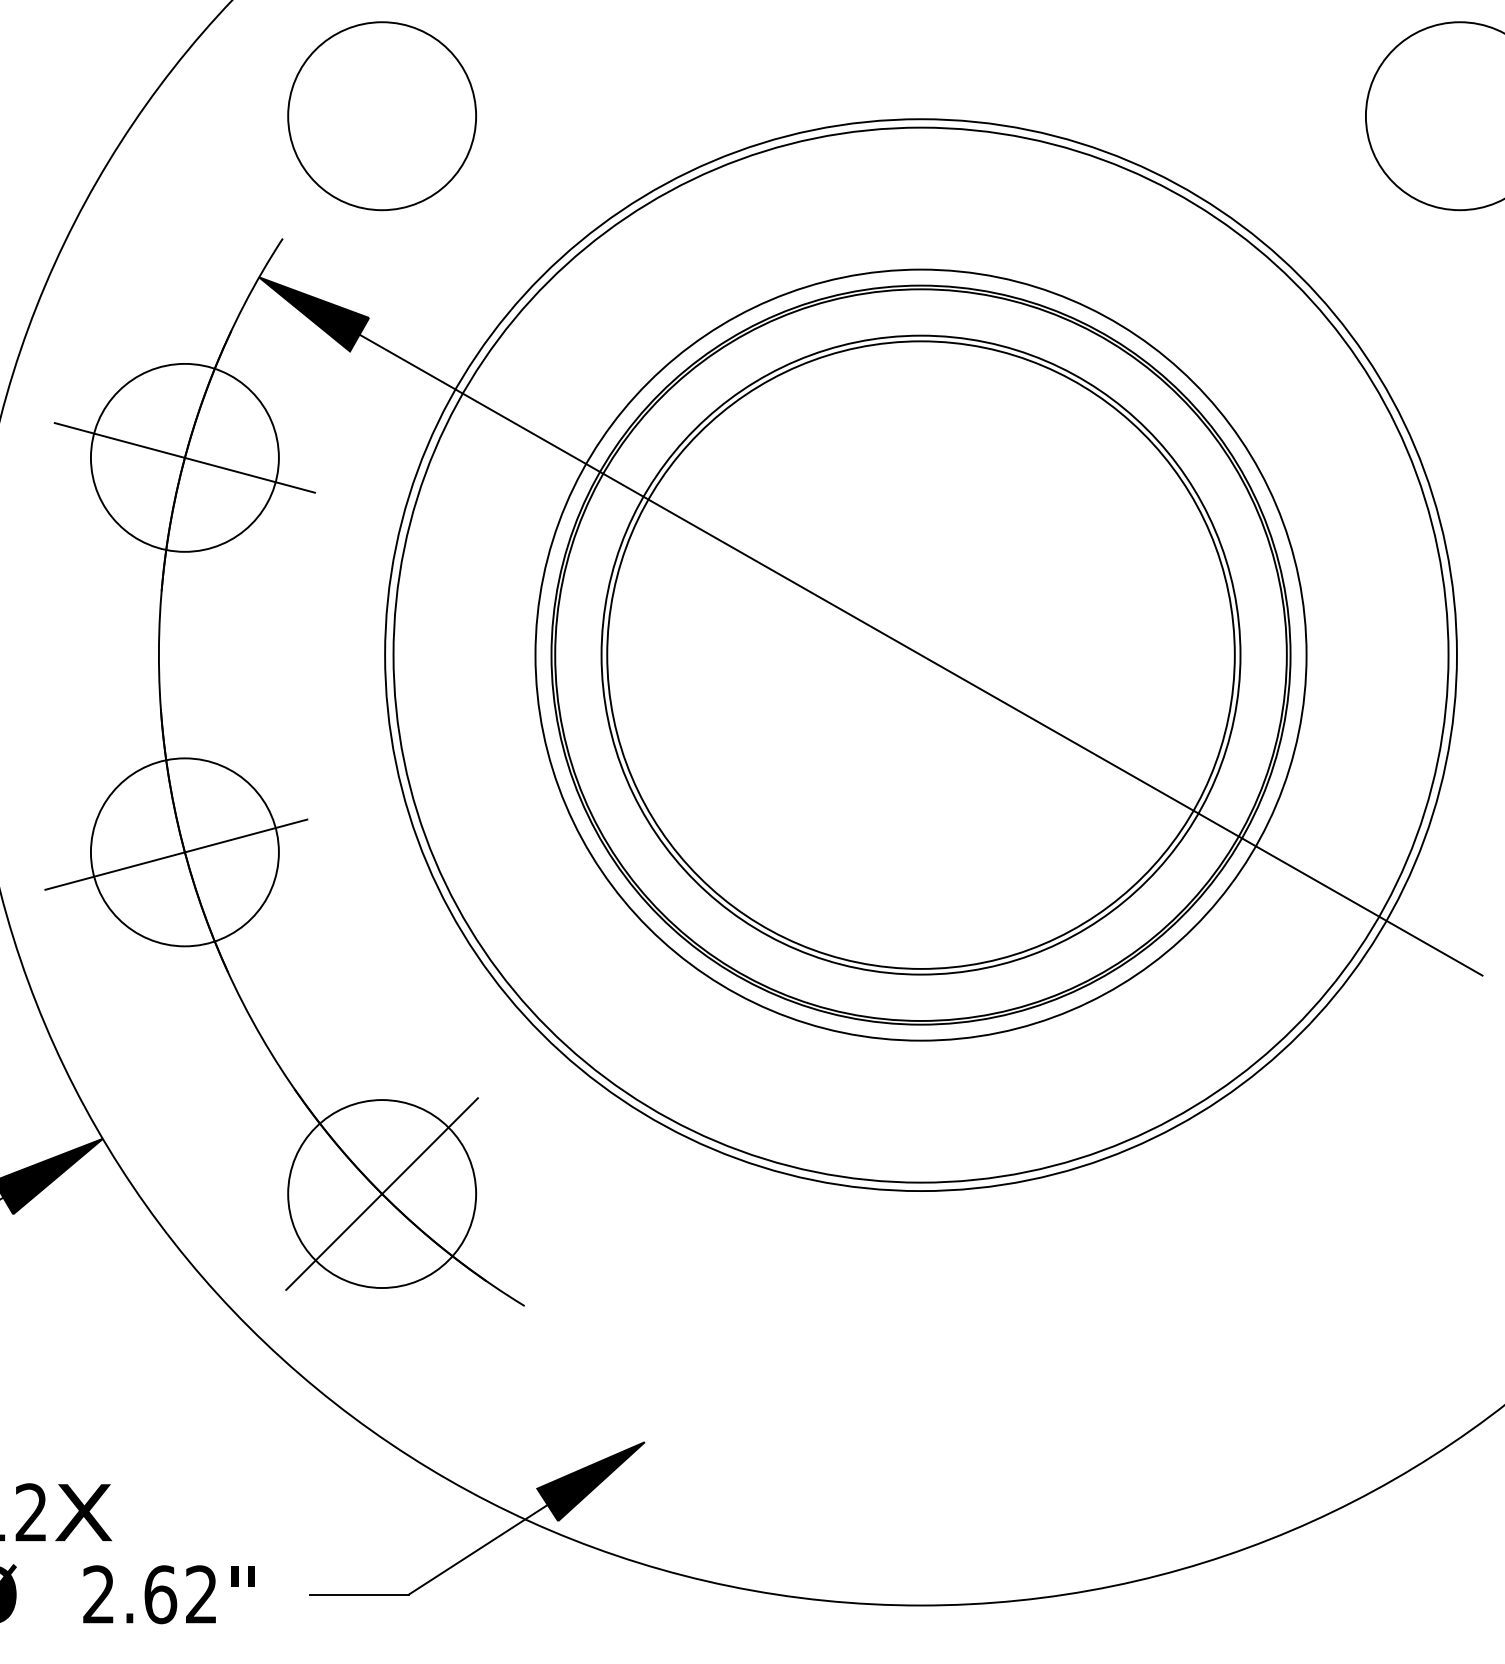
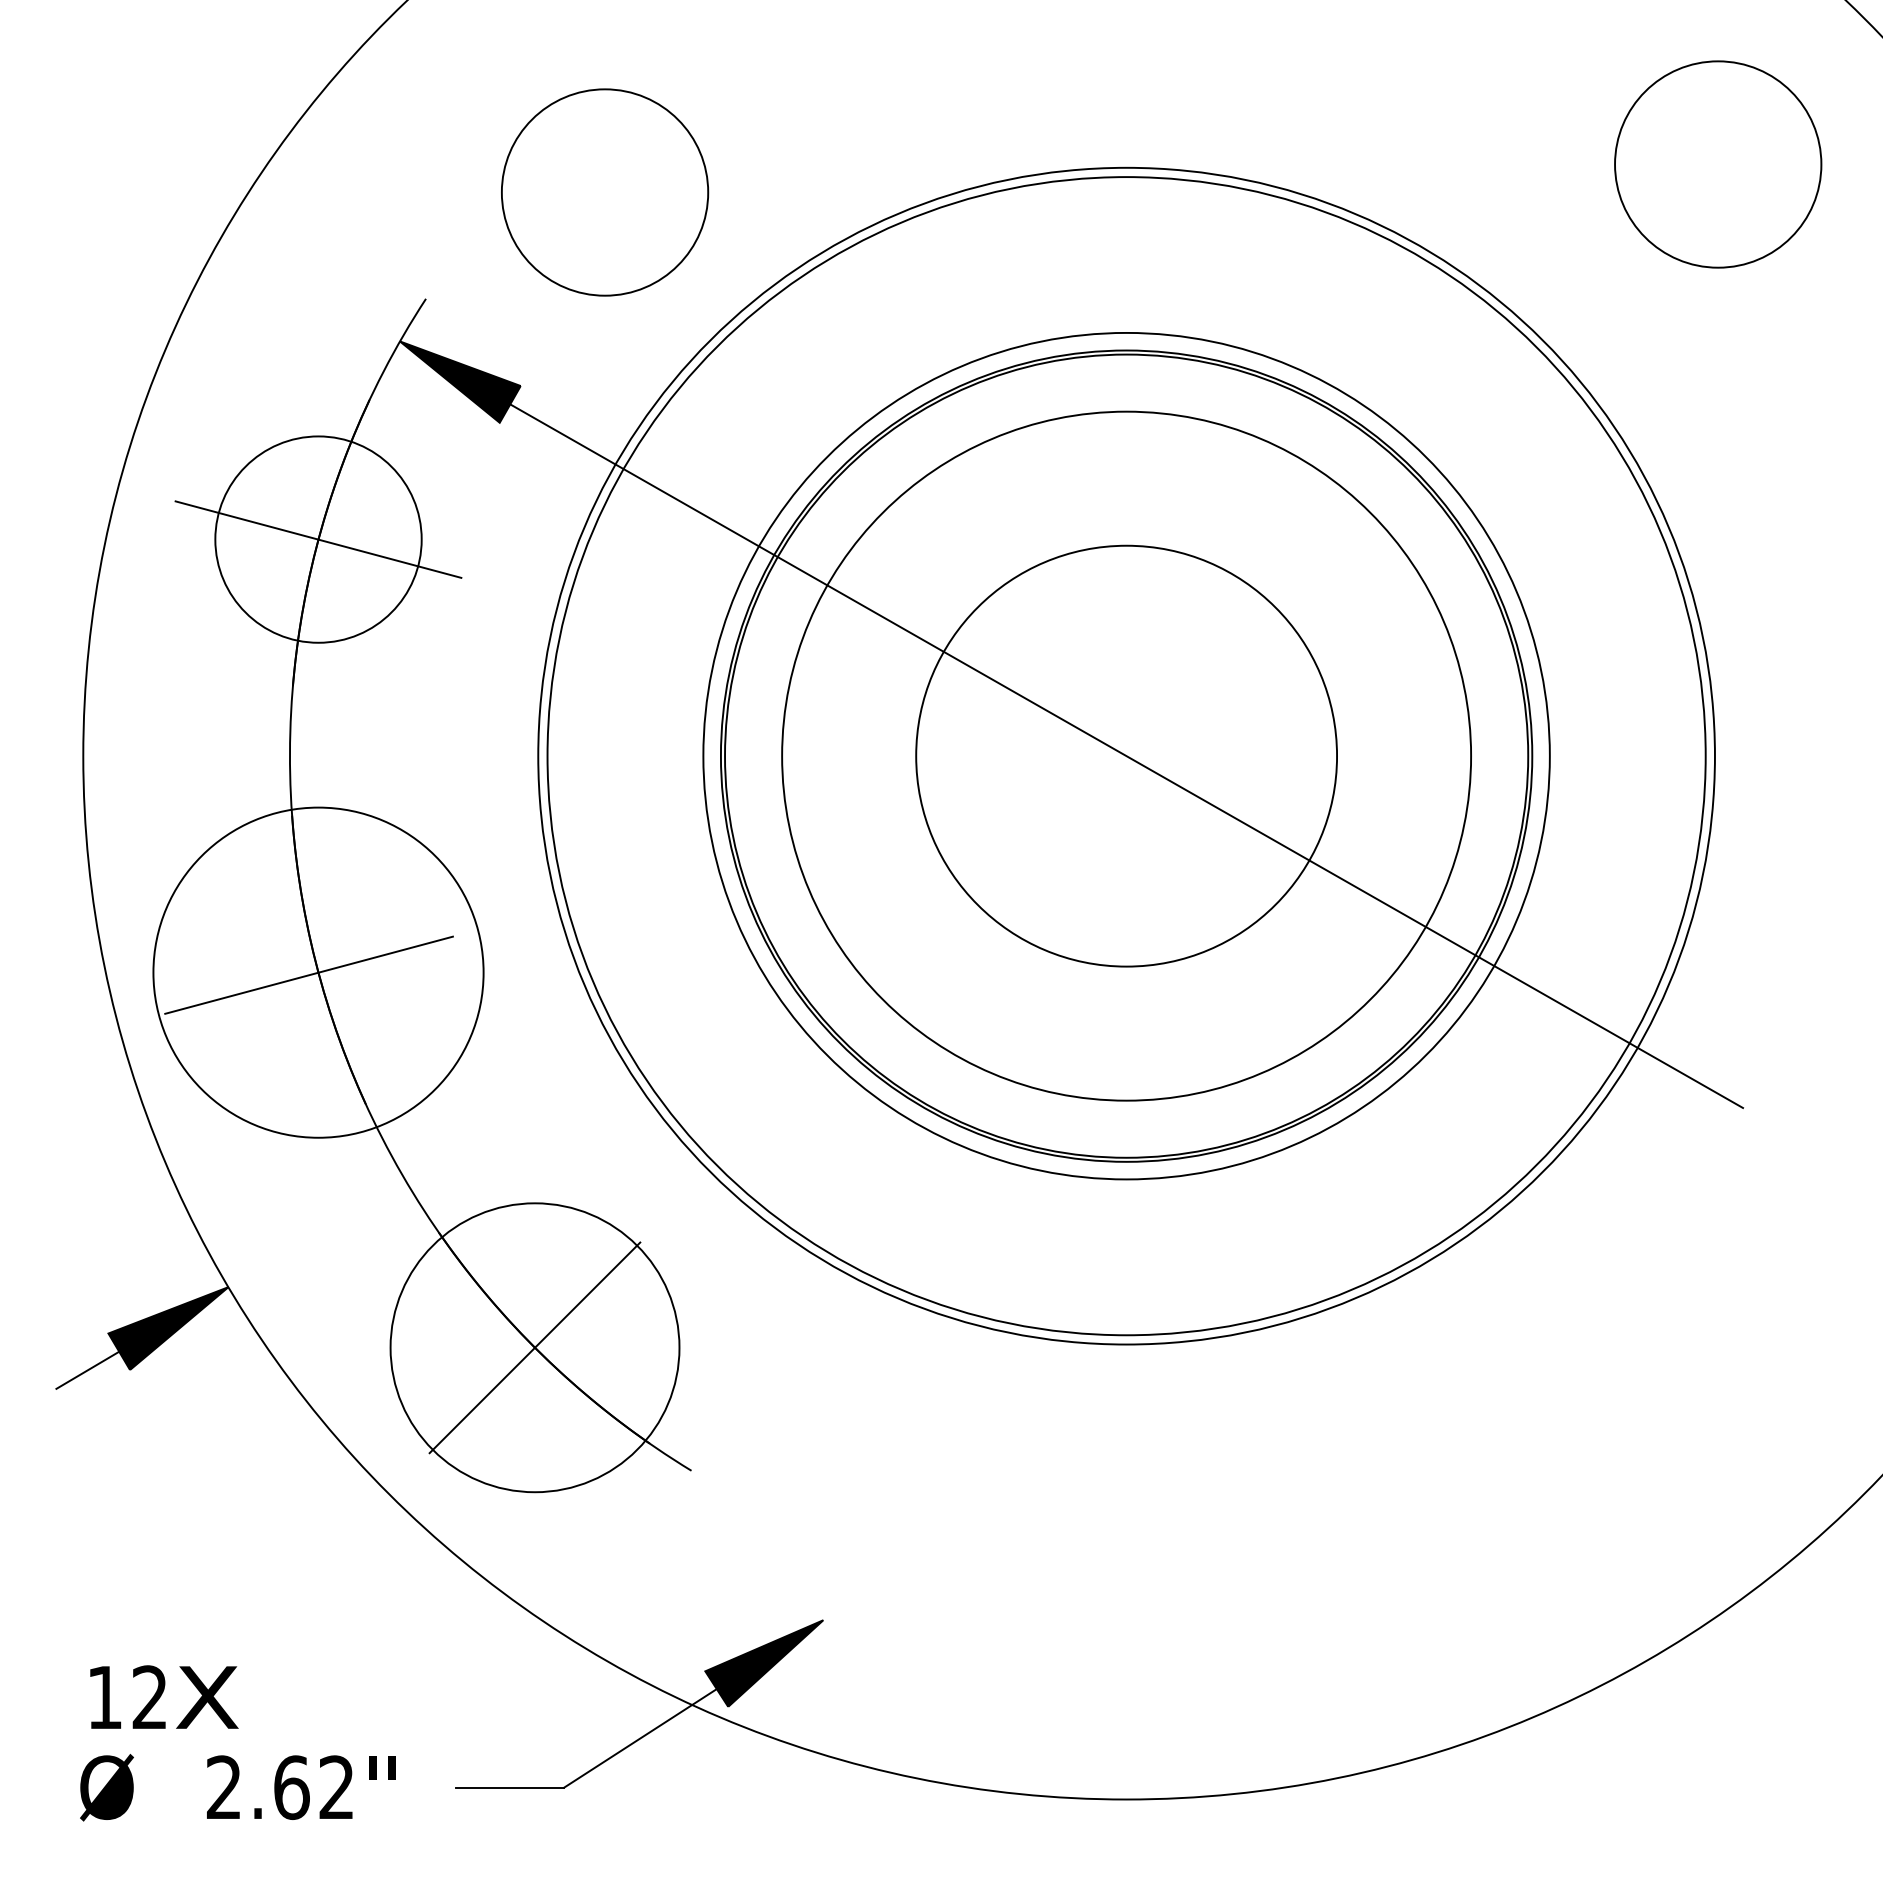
circle: (382, 116) -> (605, 192), moved
circle: (920, 654) -> (1126, 755), size x0.6
circle: (184, 852) -> (318, 972), size x1.6
circle: (381, 1193) -> (534, 1347), size x1.4

